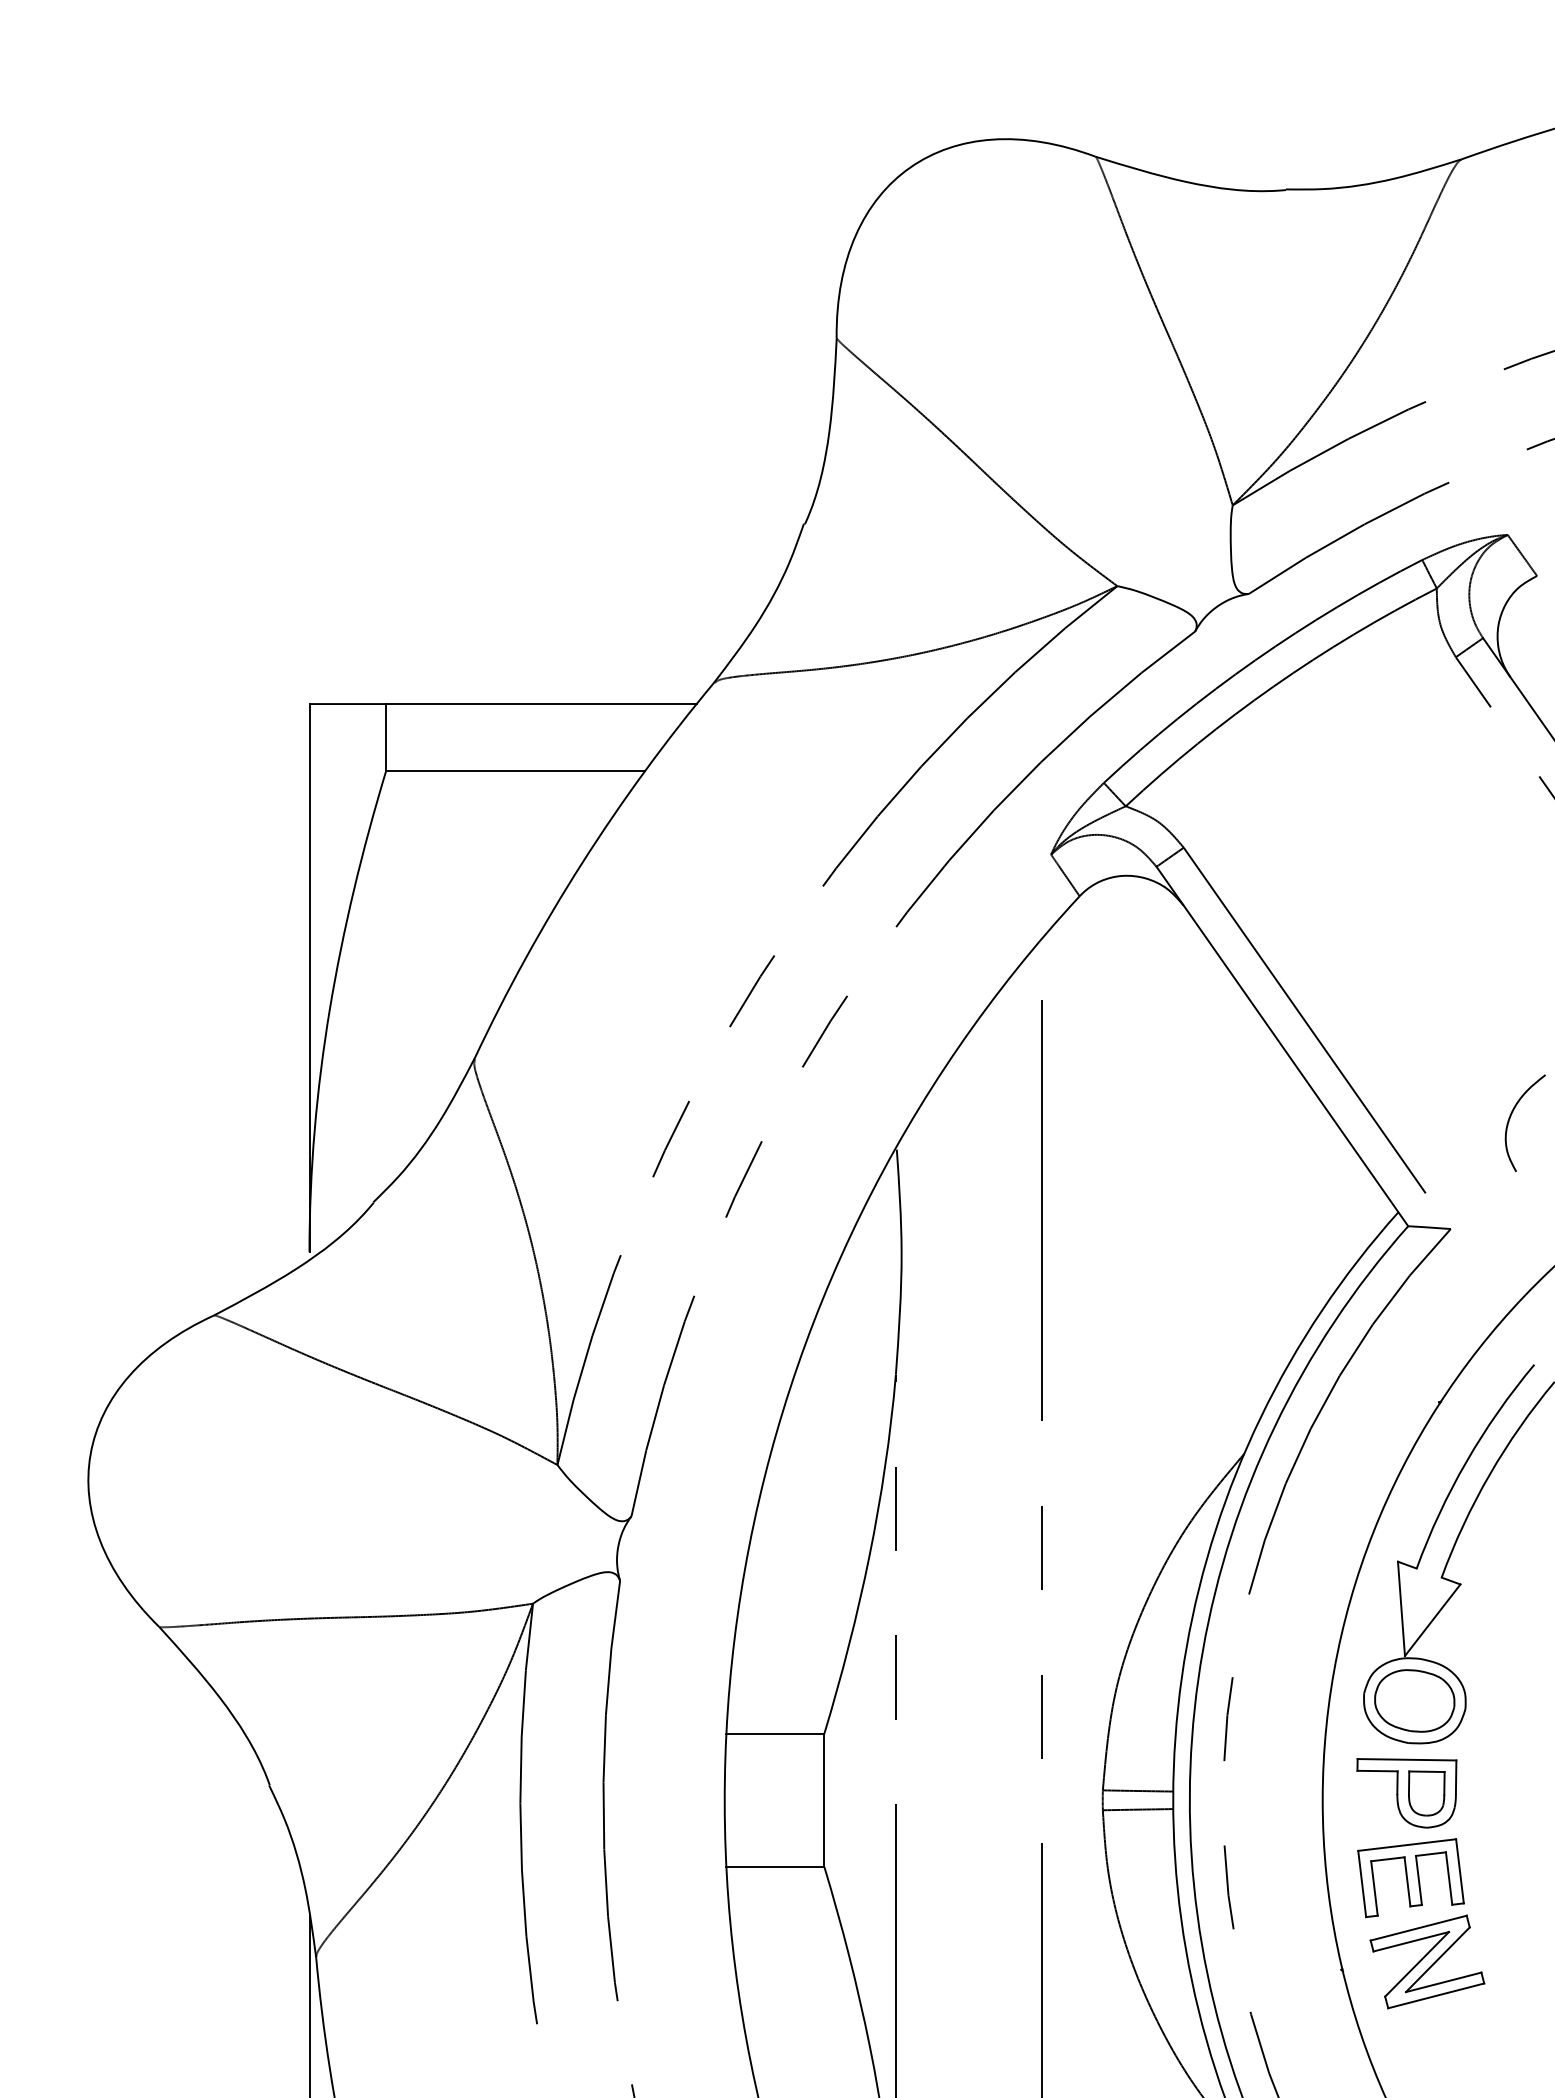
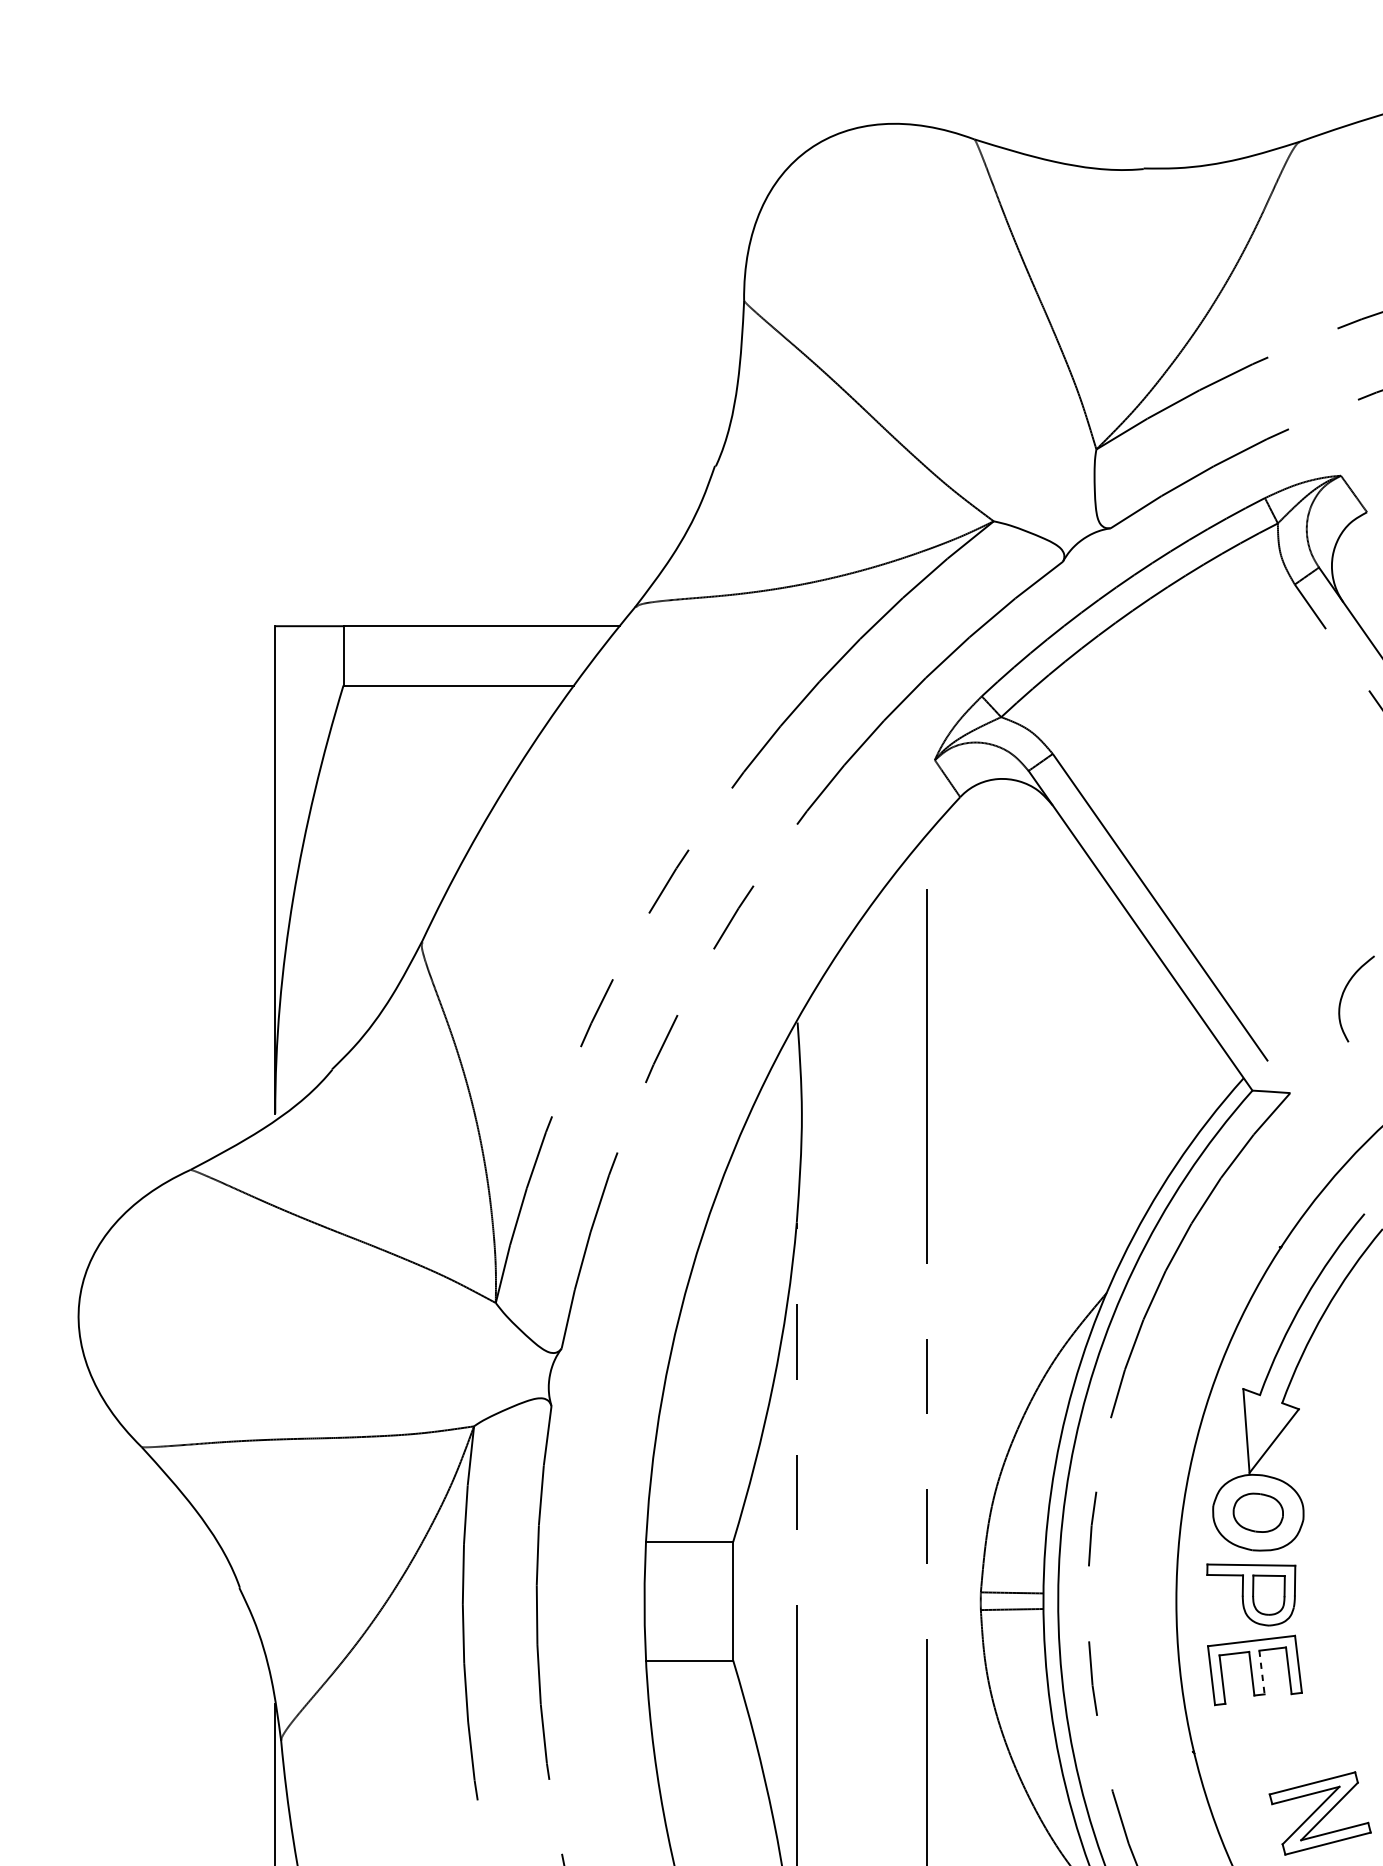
part: (1414, 1700) -> (1258, 1512), size x0.7
line: (1418, 1880) -> (1261, 1672), solid -> dashed
part: (1427, 1961) -> (1320, 1813), moved

